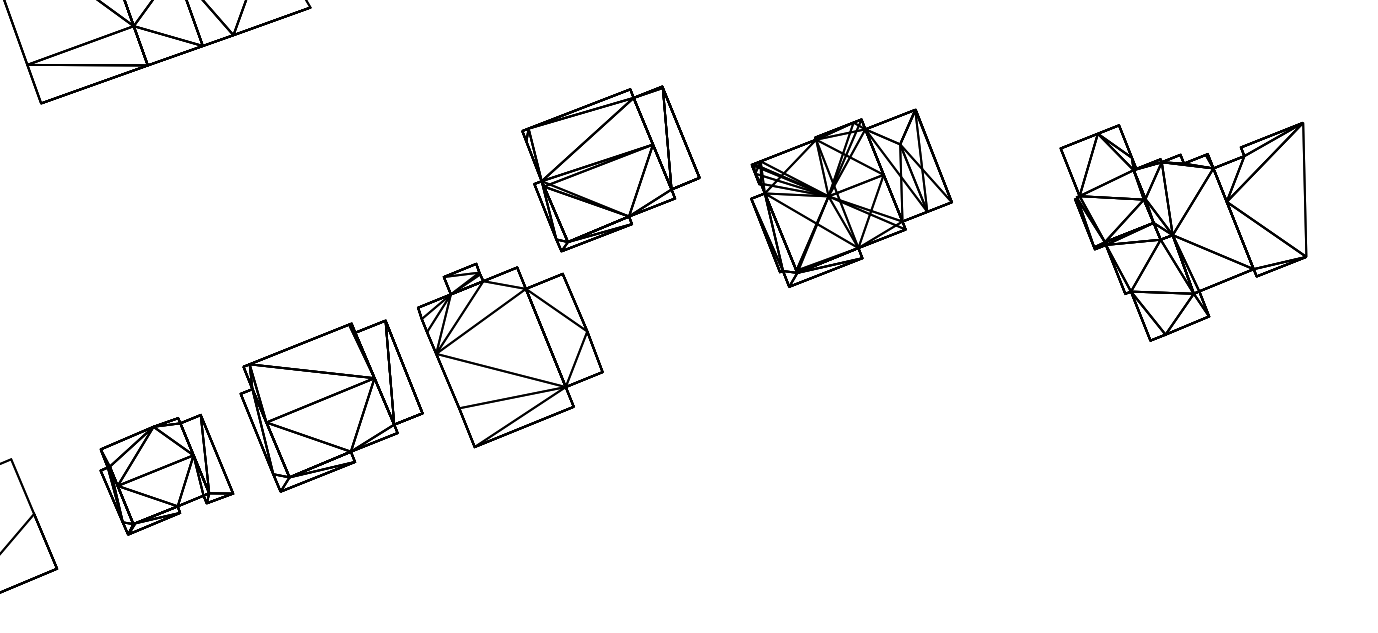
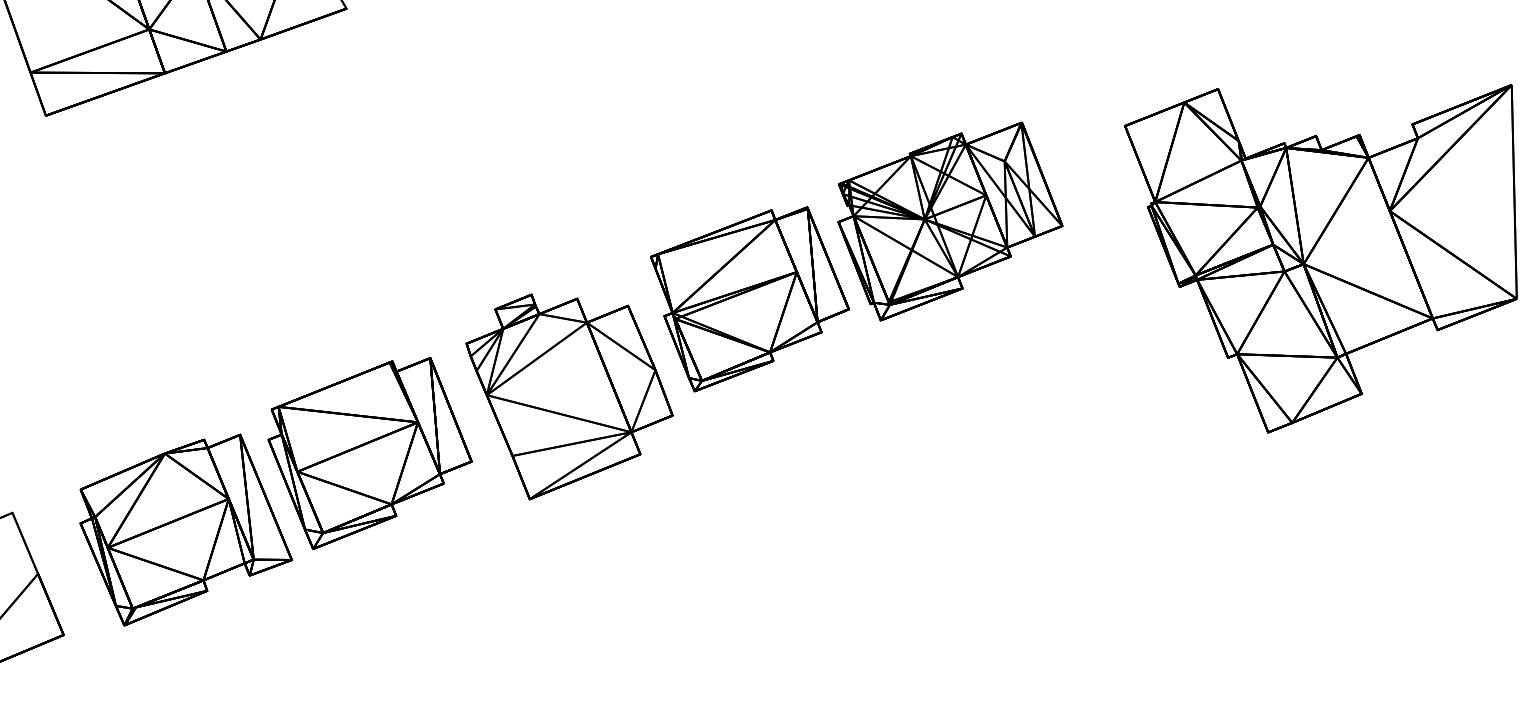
part: (610, 168) -> (749, 298), moved
part: (1183, 231) -> (1320, 258), size x1.43
part: (166, 474) -> (185, 529), size x1.43

